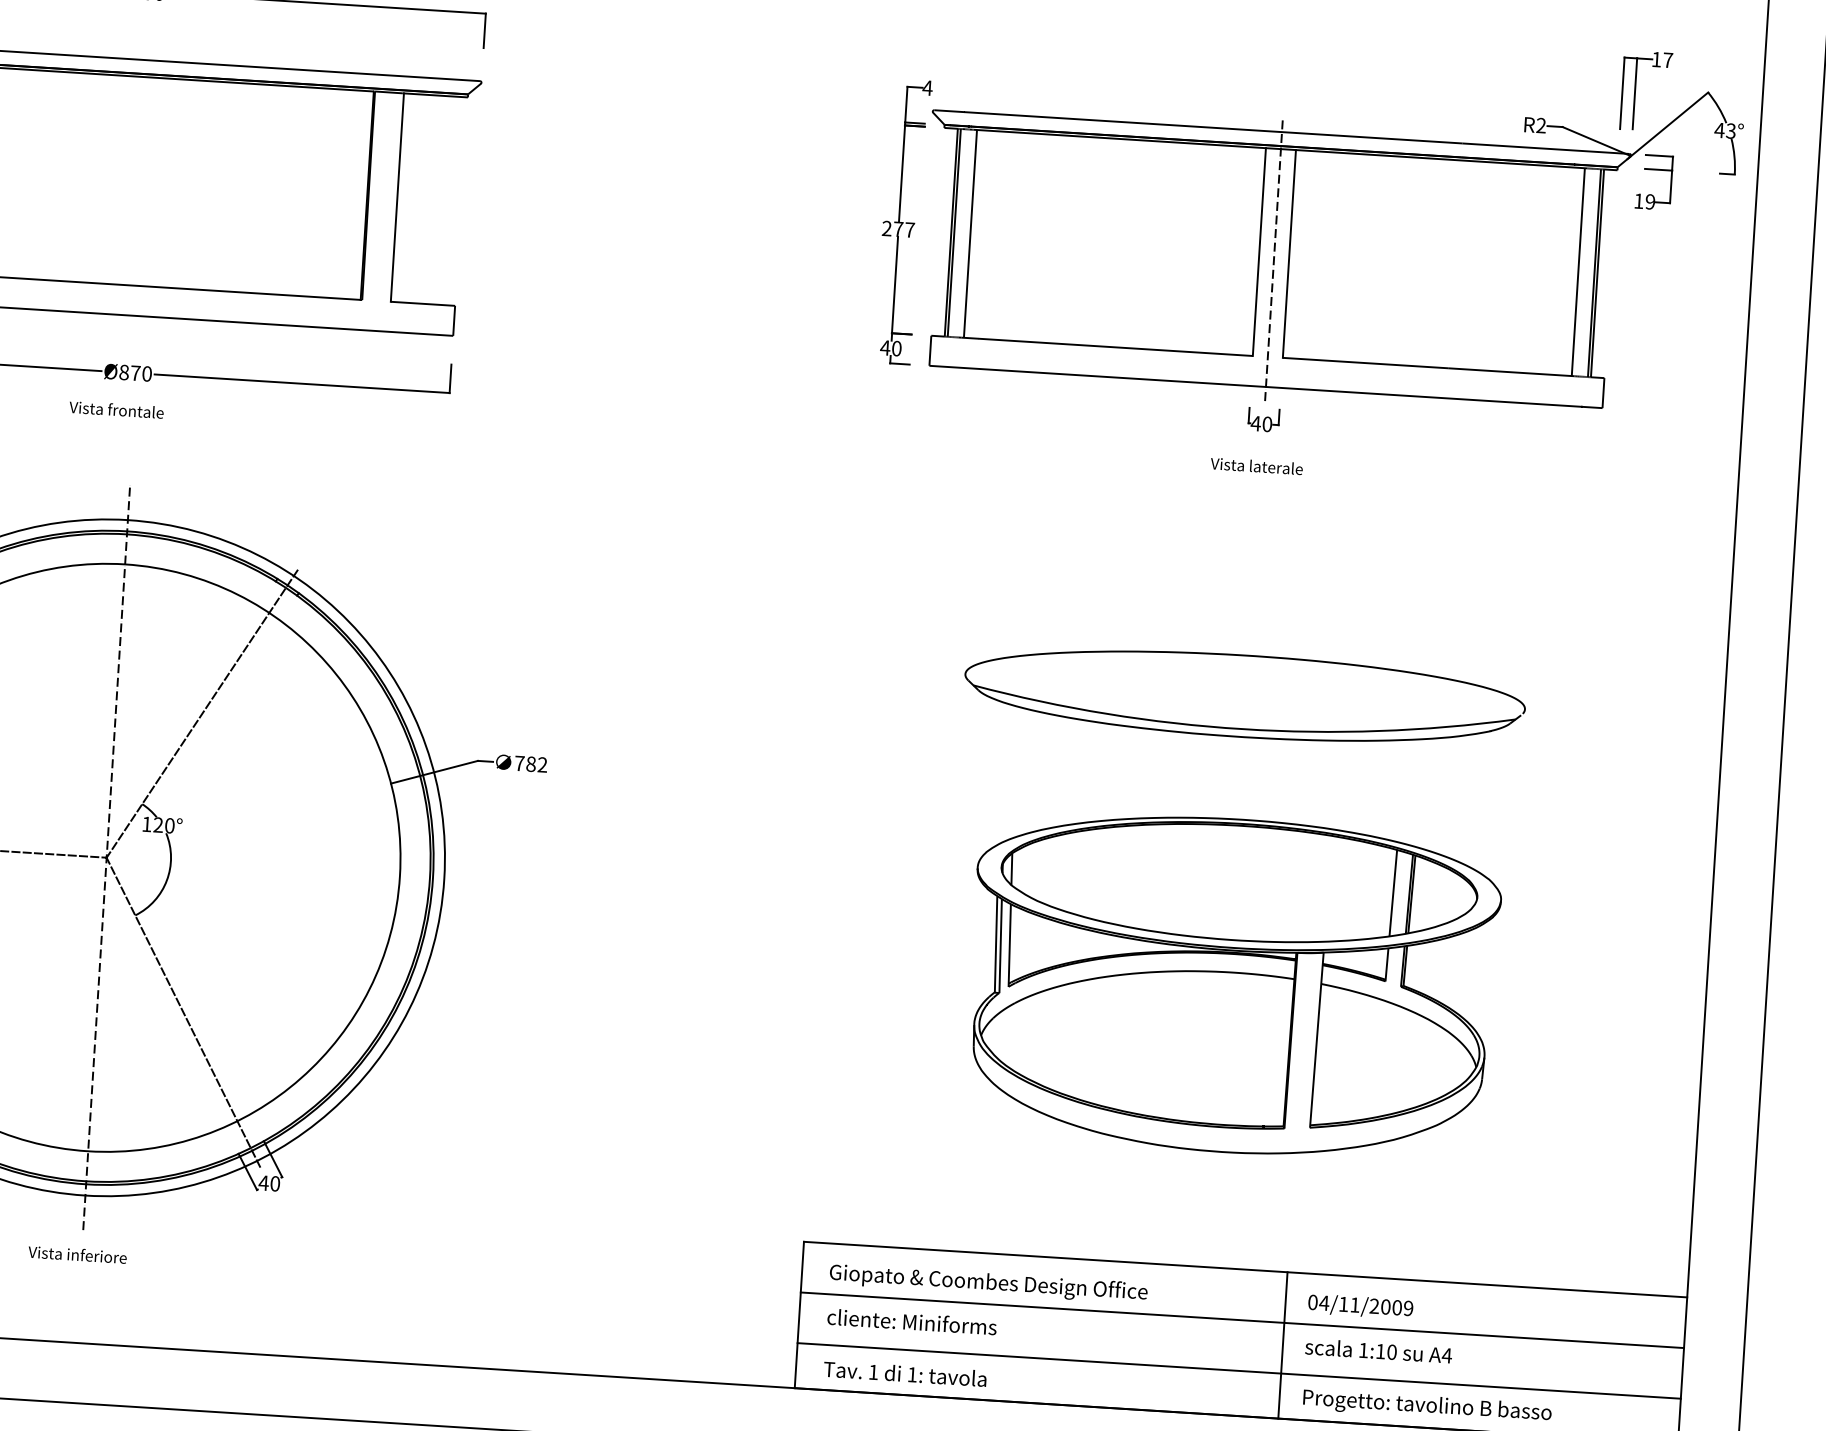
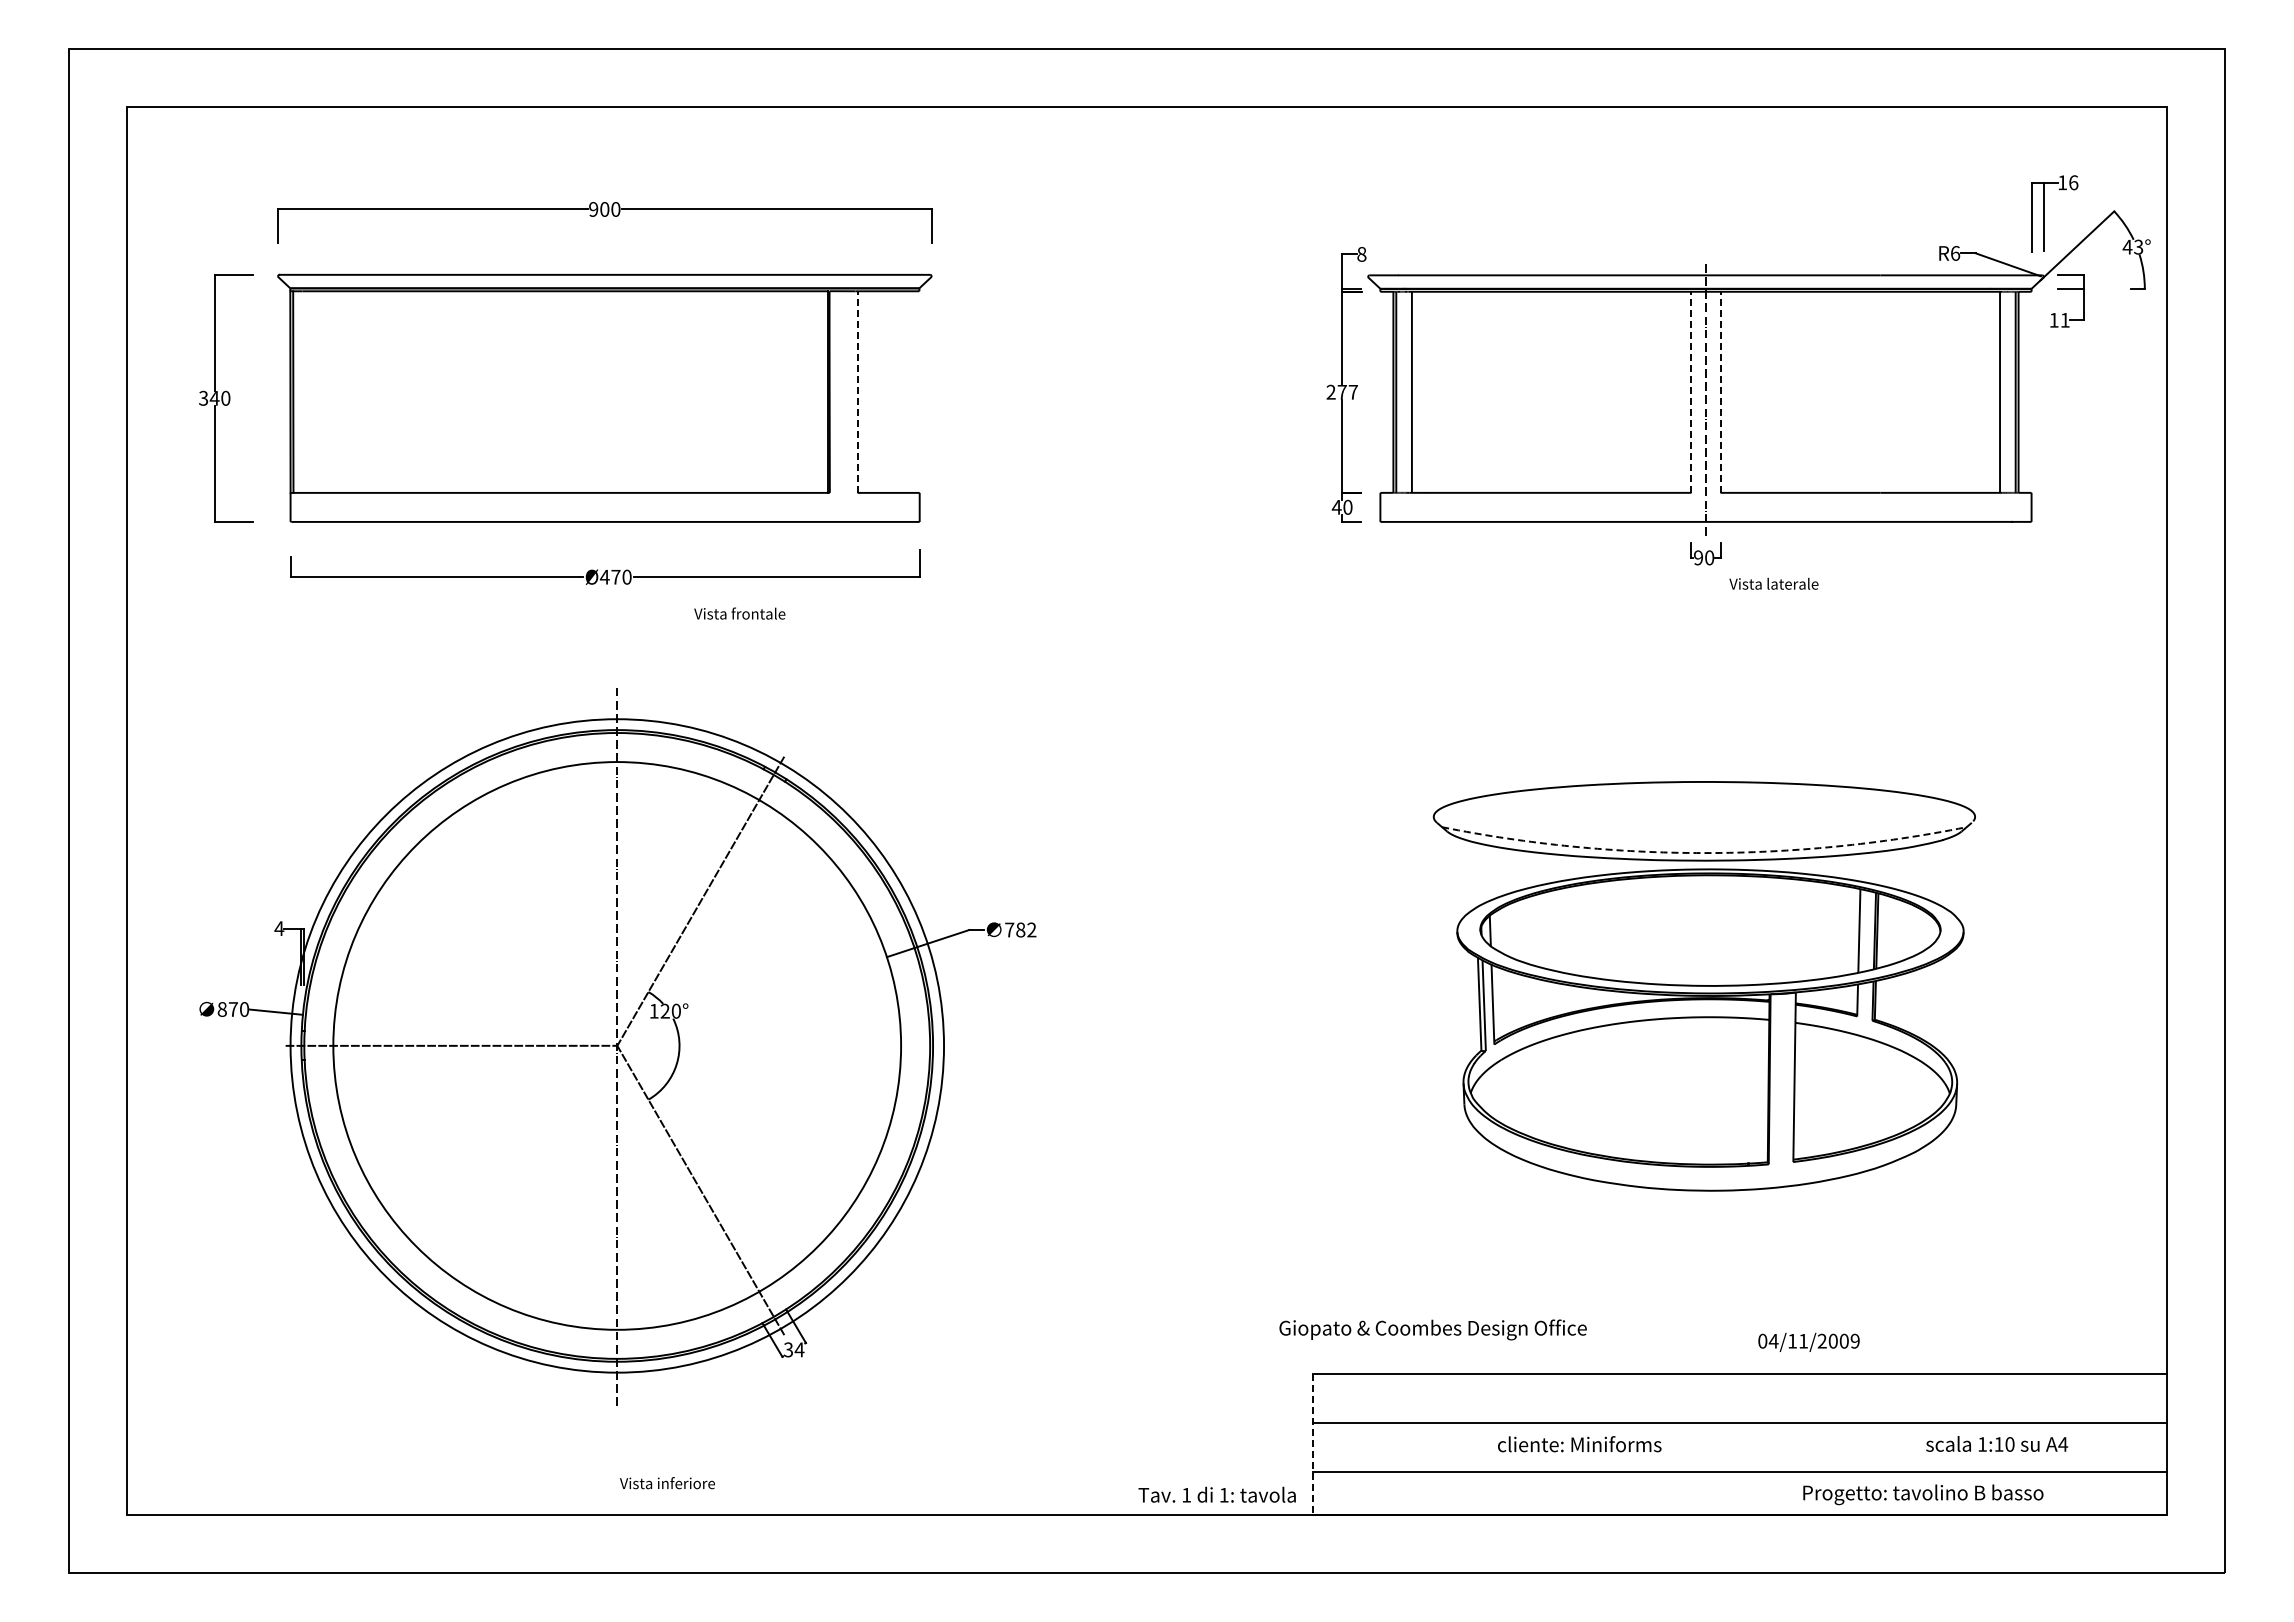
text: (1667, 60) -> (2073, 182), 17 -> 16
text: (927, 88) -> (1361, 254), 4 -> 8
text: (1541, 124) -> (1955, 252), R2 -> R6
line: (397, 198) -> (857, 392), solid -> dashed
text: (1649, 201) -> (2064, 319), 19 -> 11
line: (1259, 252) -> (1691, 392), solid -> dashed
line: (1289, 254) -> (1720, 392), solid -> dashed
text: (123, 371) -> (604, 576), Ø870 -> Ø470
text: (116, 409) -> (739, 613), moved
text: (1255, 423) -> (1698, 557), 40 -> 90
text: (1256, 465) -> (1773, 583), moved
arc: (1242, 729) -> (1704, 853), solid -> dashed
part: (1233, 985) -> (1710, 1029), moved
text: (268, 1183) -> (793, 1349), 40 -> 34
text: (77, 1255) -> (667, 1483), moved
text: (988, 1283) -> (1432, 1329), moved
text: (1360, 1305) -> (1808, 1341), moved
line: (799, 1315) -> (1312, 1444), solid -> dashed
text: (911, 1322) -> (1579, 1444), moved
line: (1283, 1345) -> (1780, 1444), removed
text: (1379, 1350) -> (1997, 1443), moved
text: (904, 1373) -> (1216, 1494), moved

